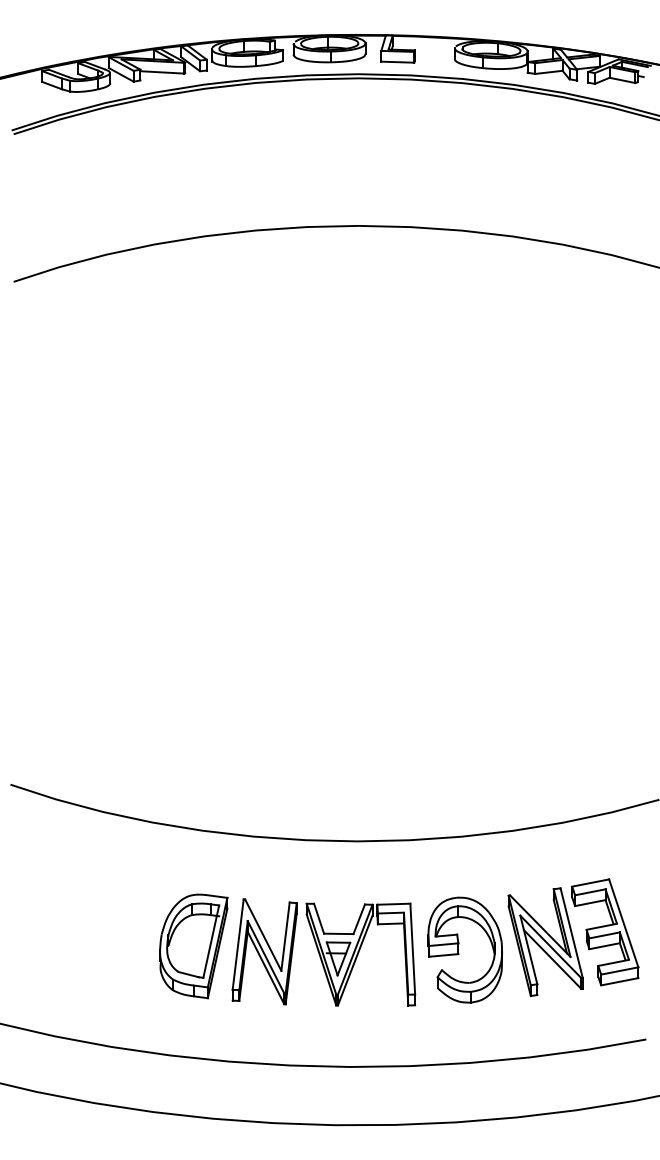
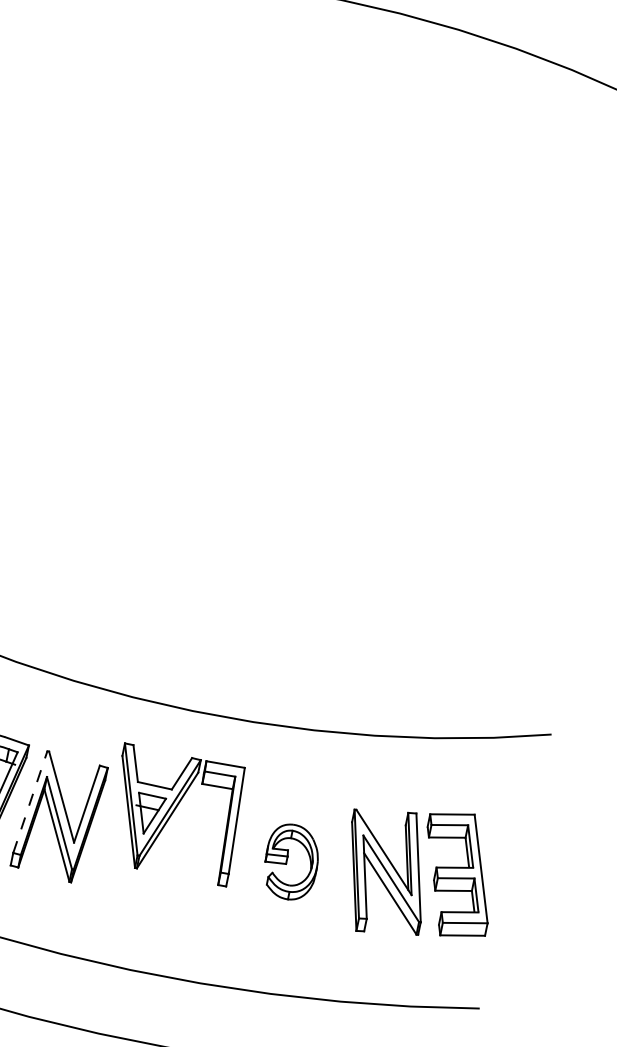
line: (238, 944) -> (30, 801), solid -> dashed
part: (464, 949) -> (290, 861), size x0.6
part: (360, 954) -> (175, 814), moved

